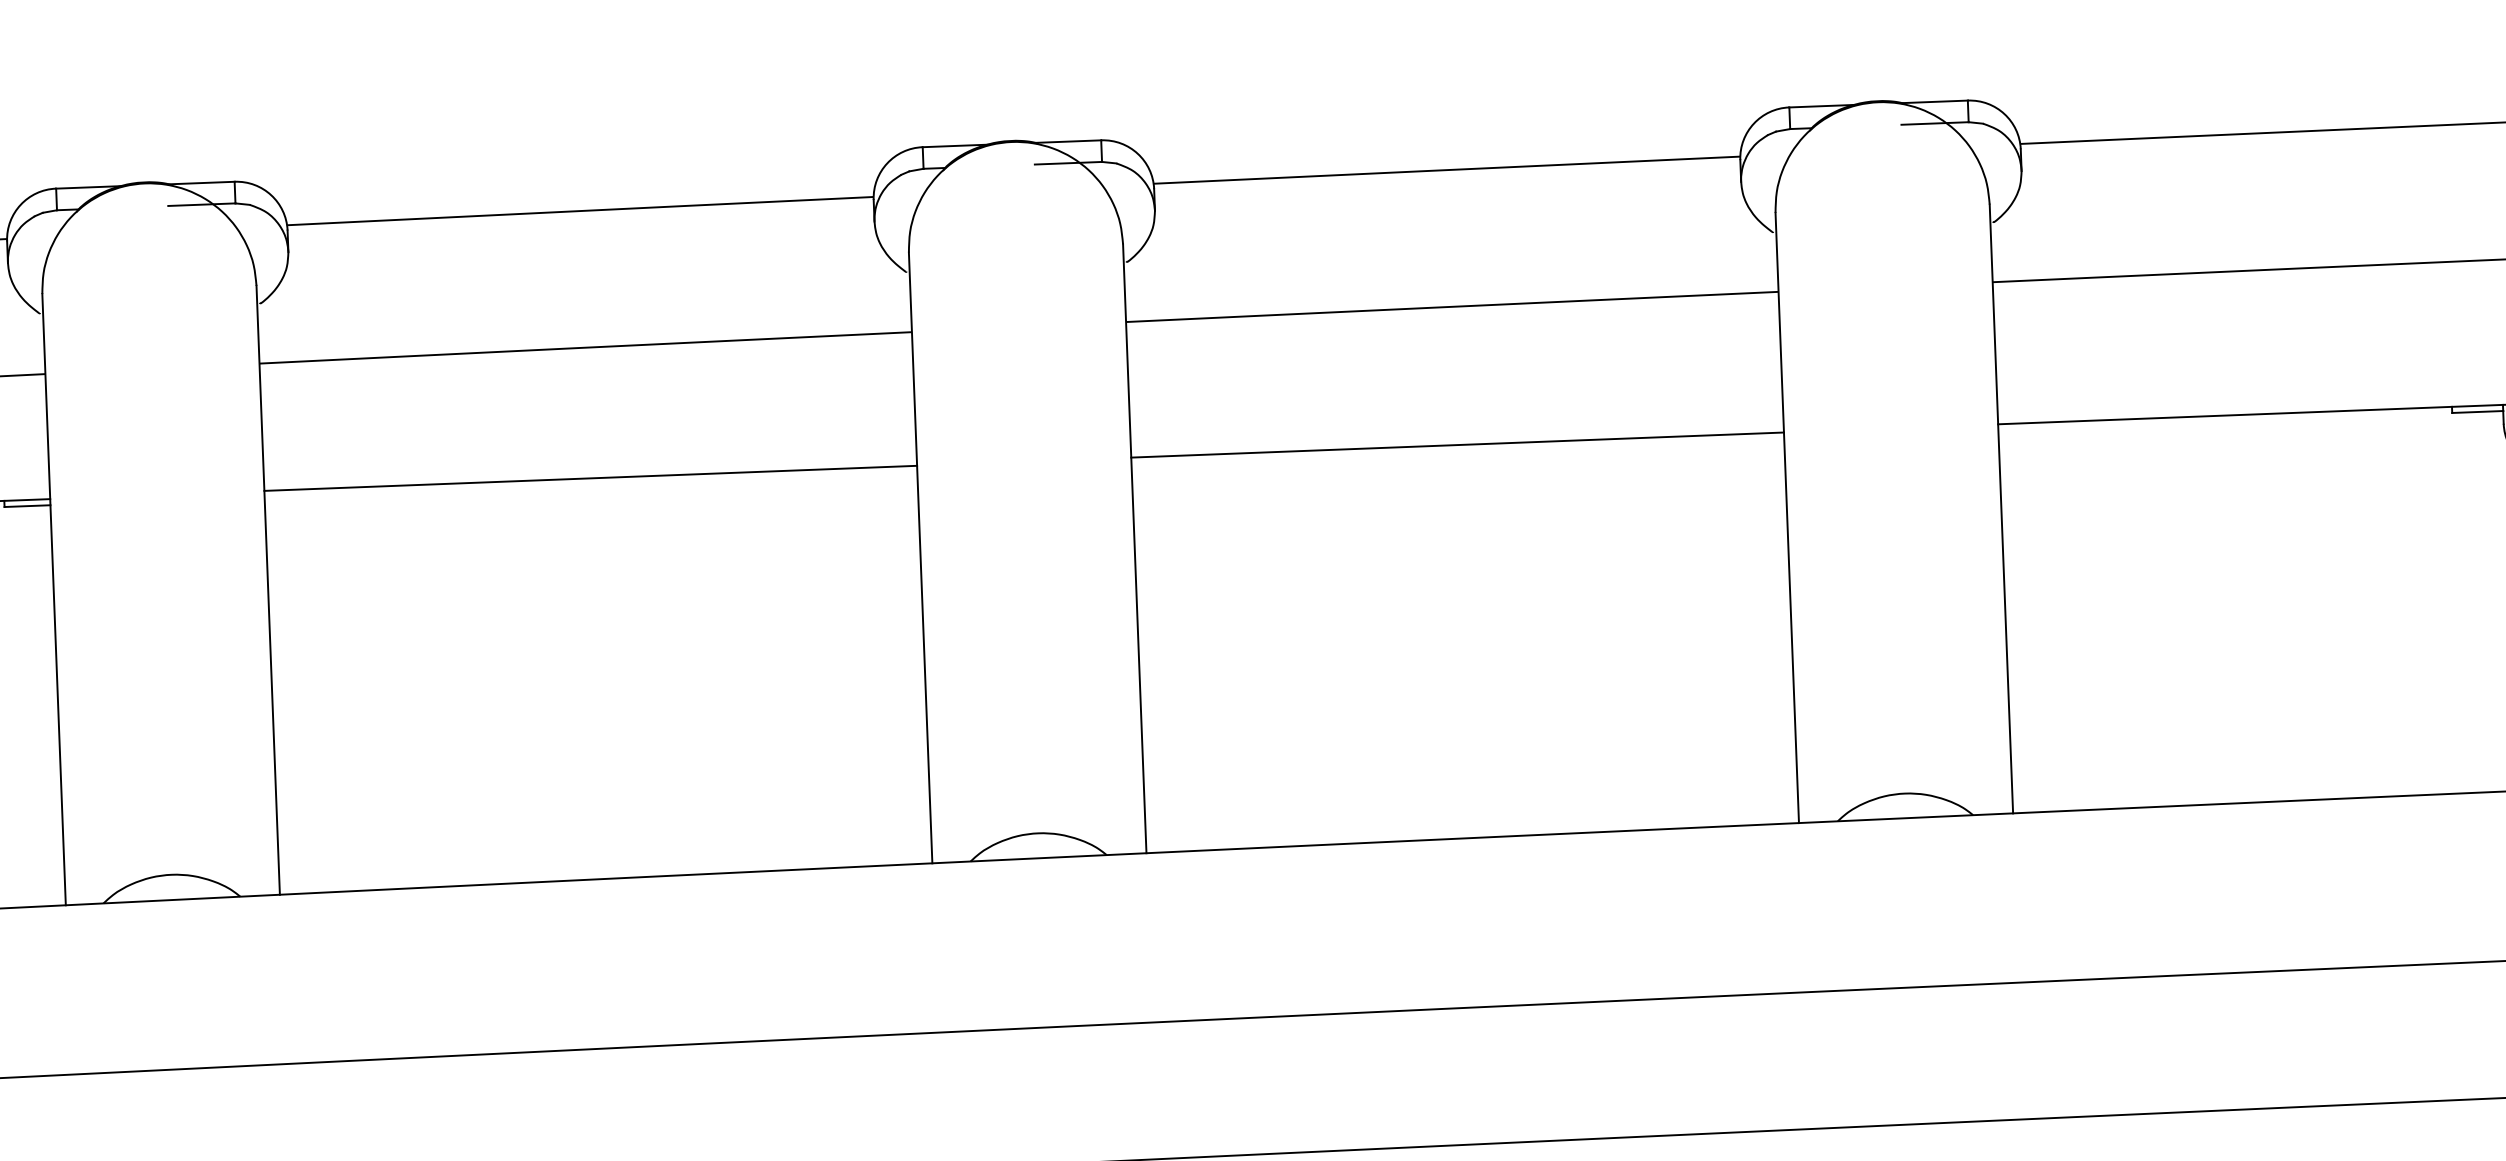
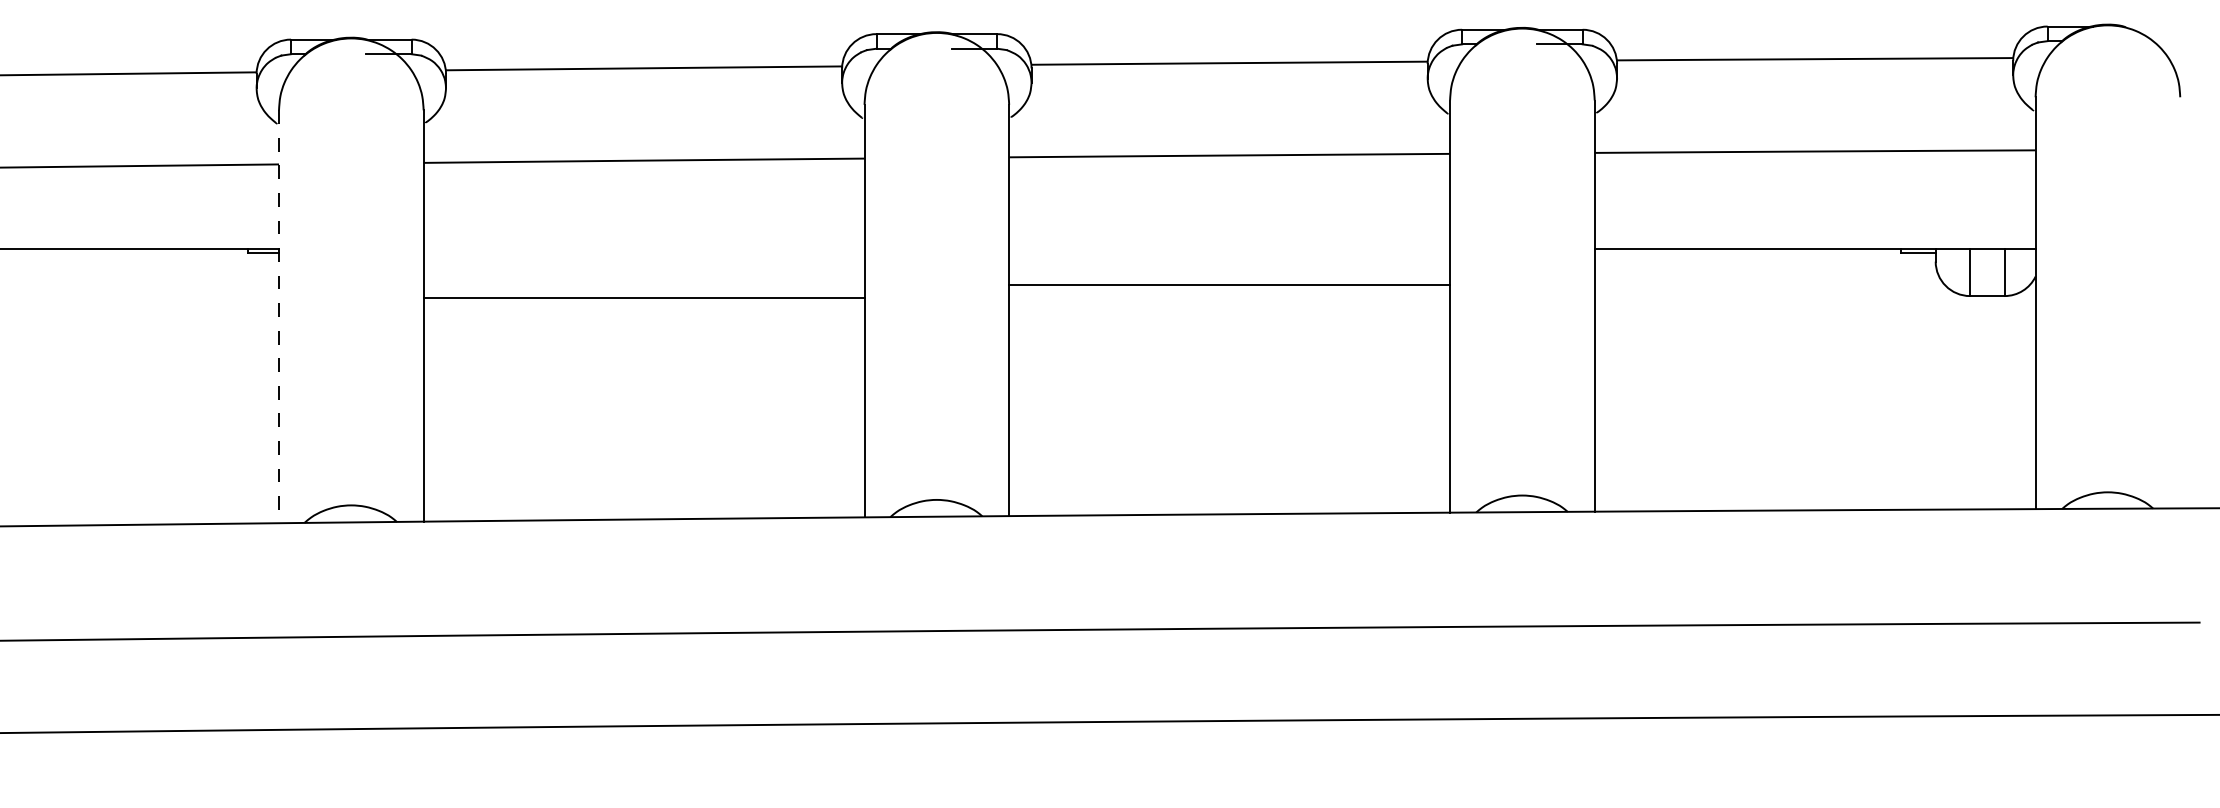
line: (1457, 444) -> (1229, 284), moved
line: (589, 477) -> (643, 297), moved
line: (54, 600) -> (279, 317), solid -> dashed

